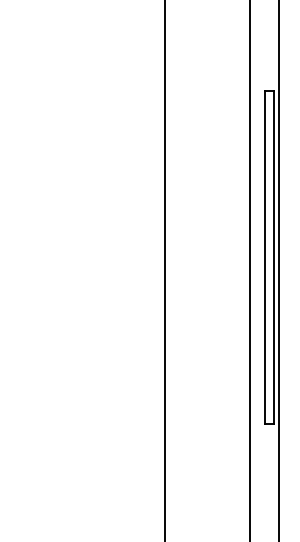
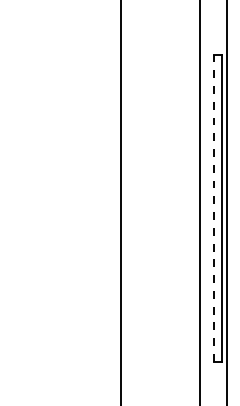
line: (265, 257) -> (214, 208), solid -> dashed

